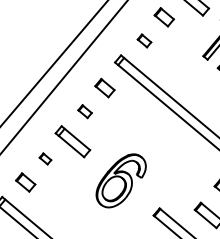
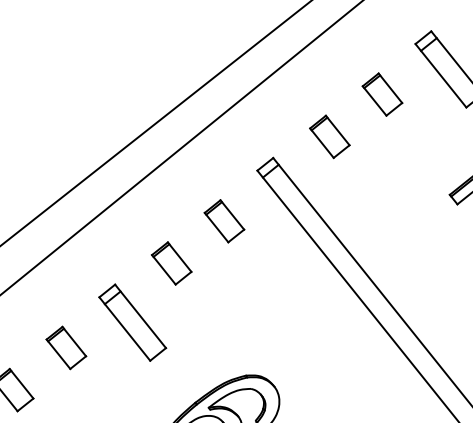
part: (144, 40) -> (329, 135), size x1.43
part: (84, 111) -> (170, 262), size x1.43
part: (45, 158) -> (66, 347), size x1.67

